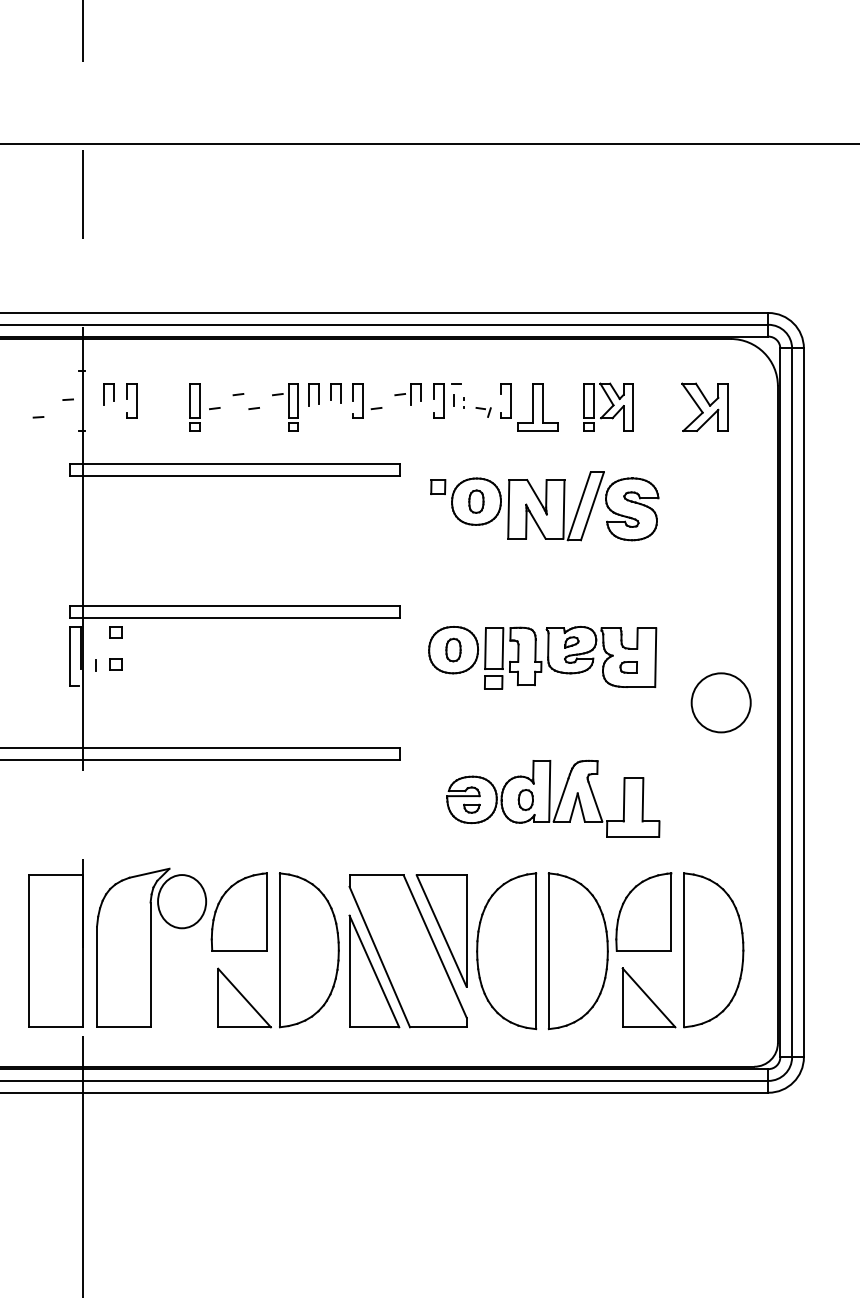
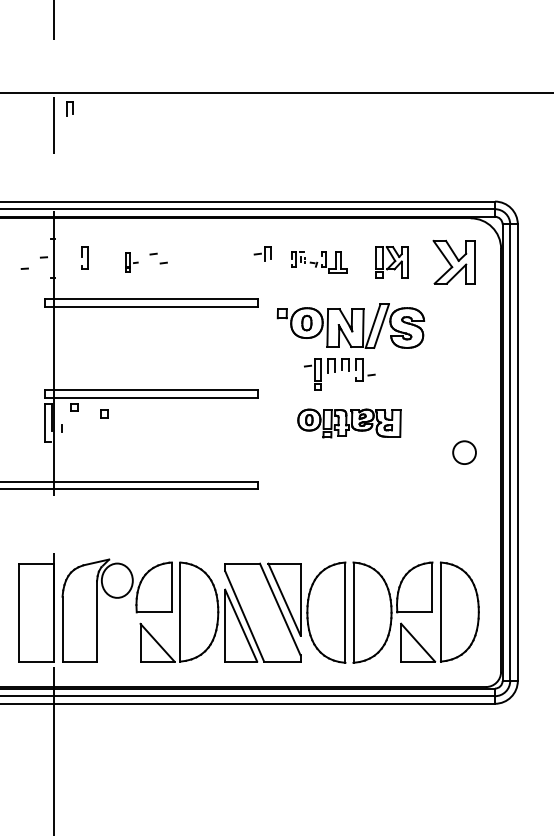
part: (107, 393) -> (69, 108), moved
part: (204, 407) -> (131, 262), size x0.6
part: (326, 407) -> (339, 374), moved
part: (495, 407) -> (319, 262), size x0.7
part: (704, 407) -> (453, 262), size x1.4
part: (542, 657) -> (349, 423), size x0.7
part: (115, 663) -> (104, 413), moved
circle: (721, 702) -> (464, 452), size x0.6
part: (553, 798) -> (356, 514), removed

